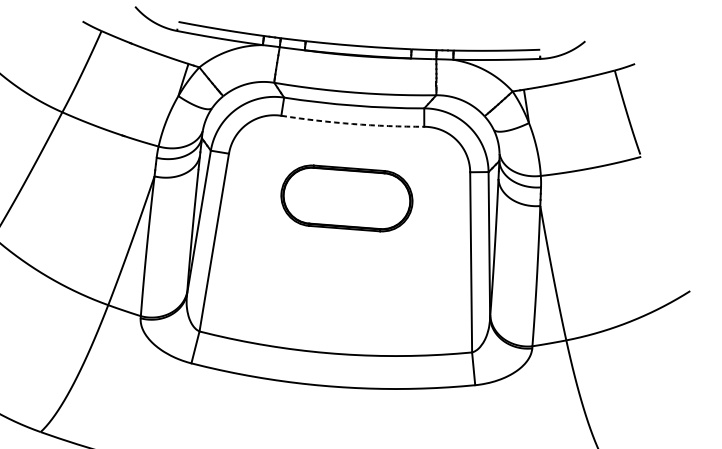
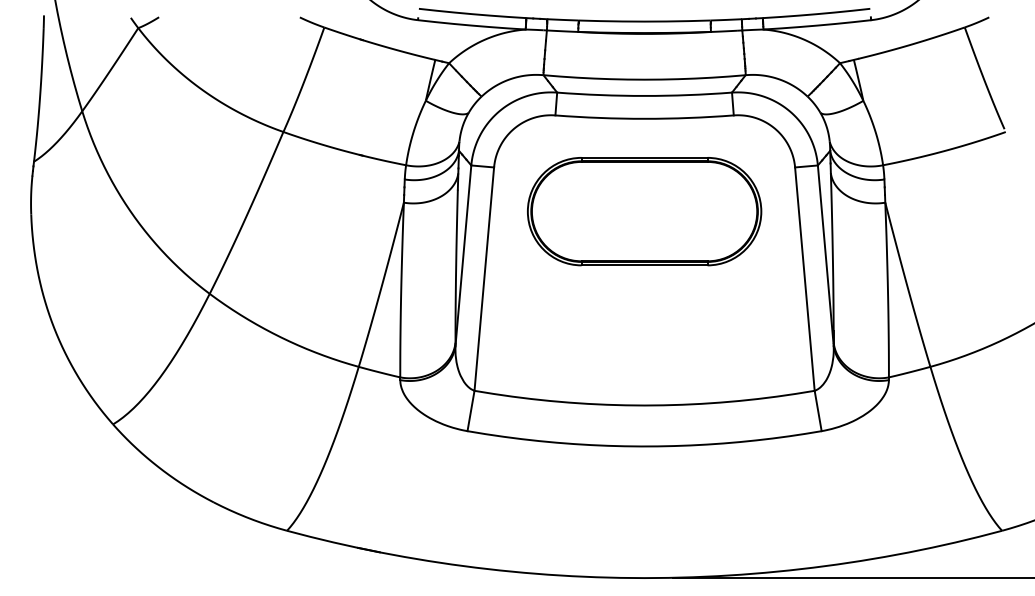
arc: (352, 123) -> (644, 118), dashed -> solid
part: (346, 198) -> (644, 211), size x1.43

